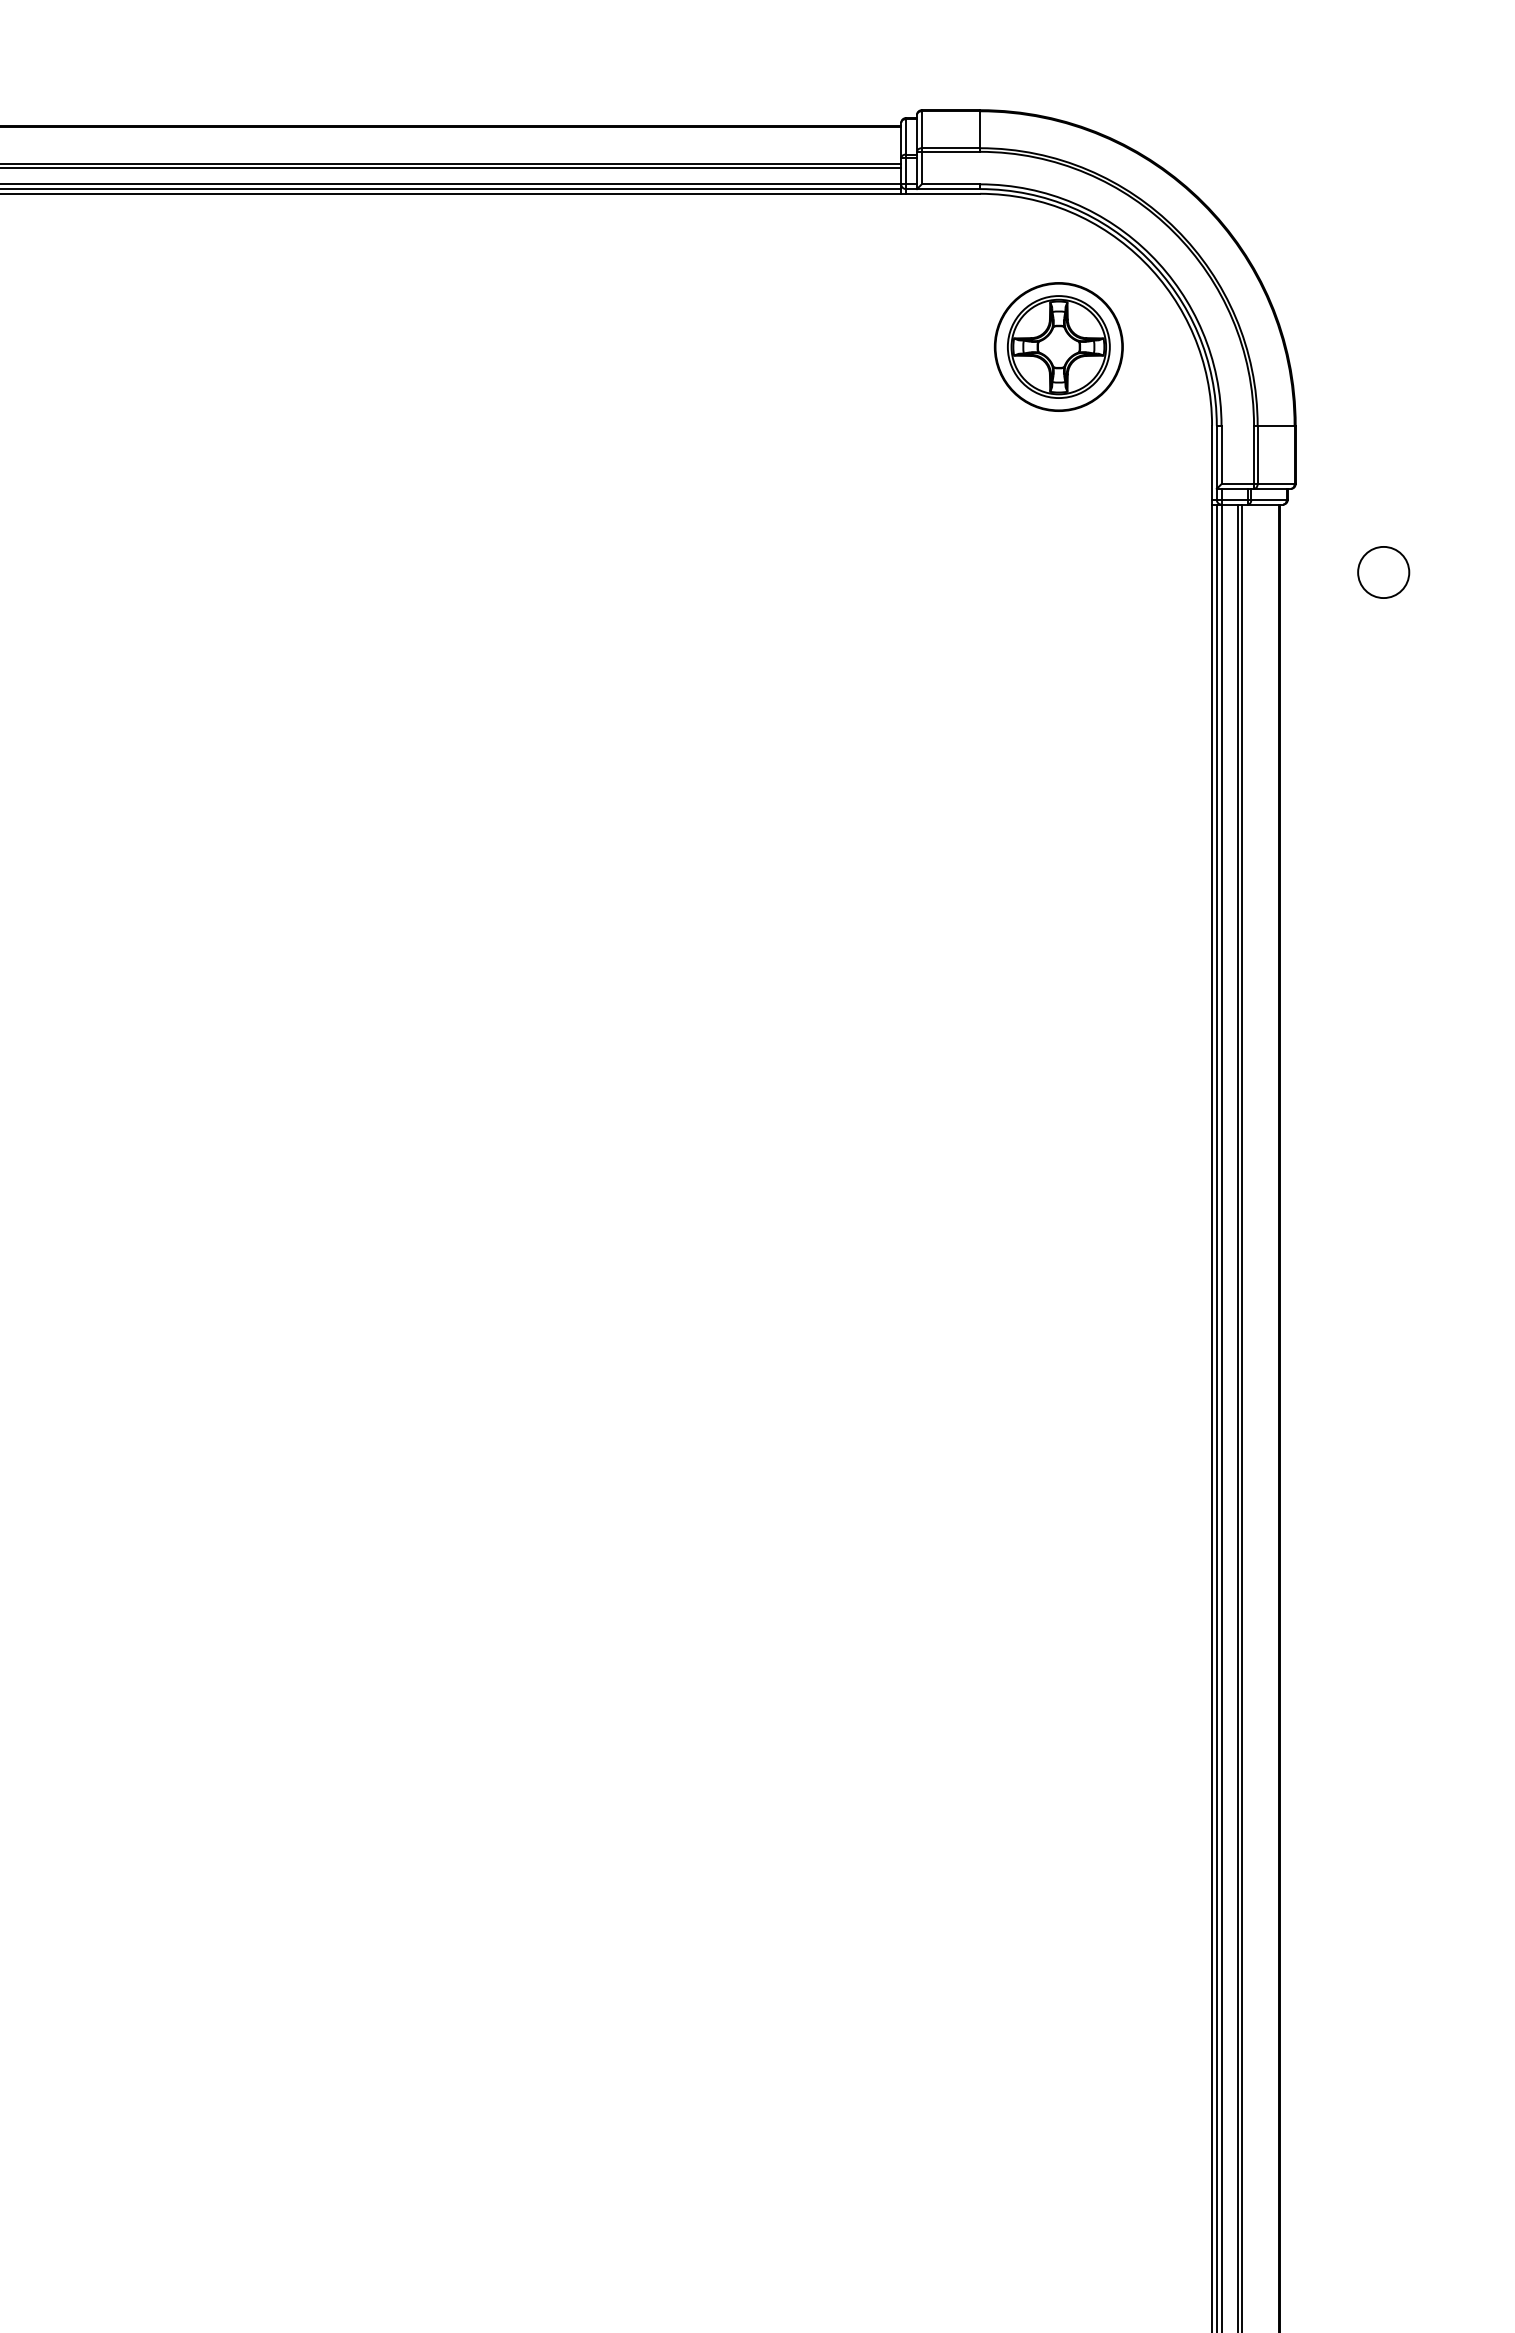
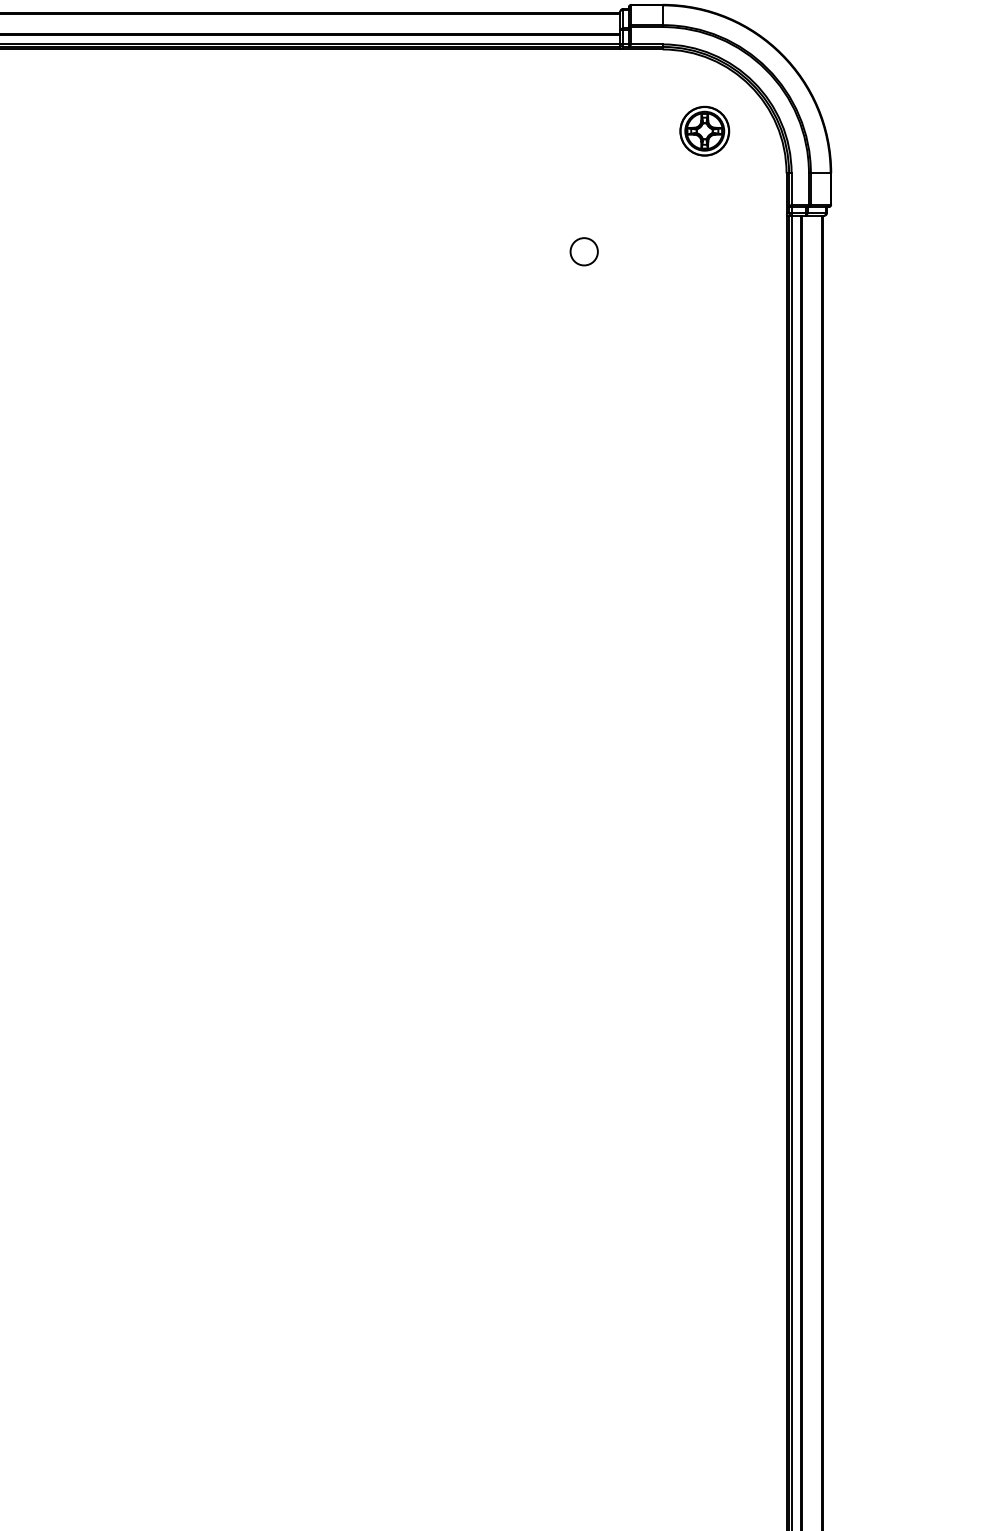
part: (1058, 345) -> (704, 130), size x0.71
circle: (1382, 571) -> (583, 251), moved

